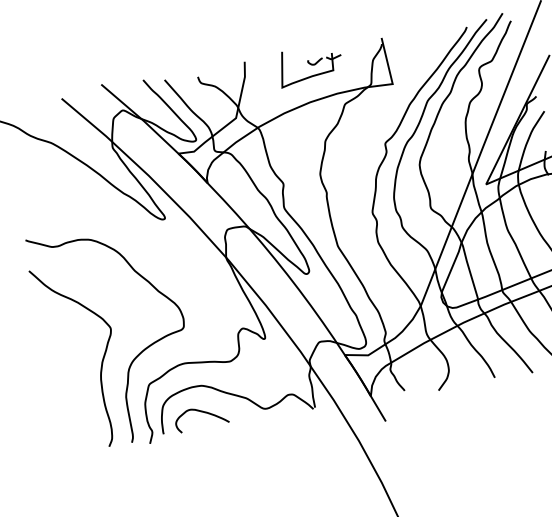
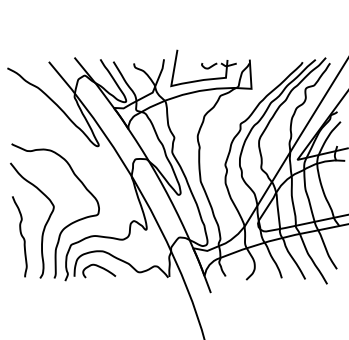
part: (310, 65) -> (203, 68), size x1.67
curve: (65, 383) -> (20, 235), added

